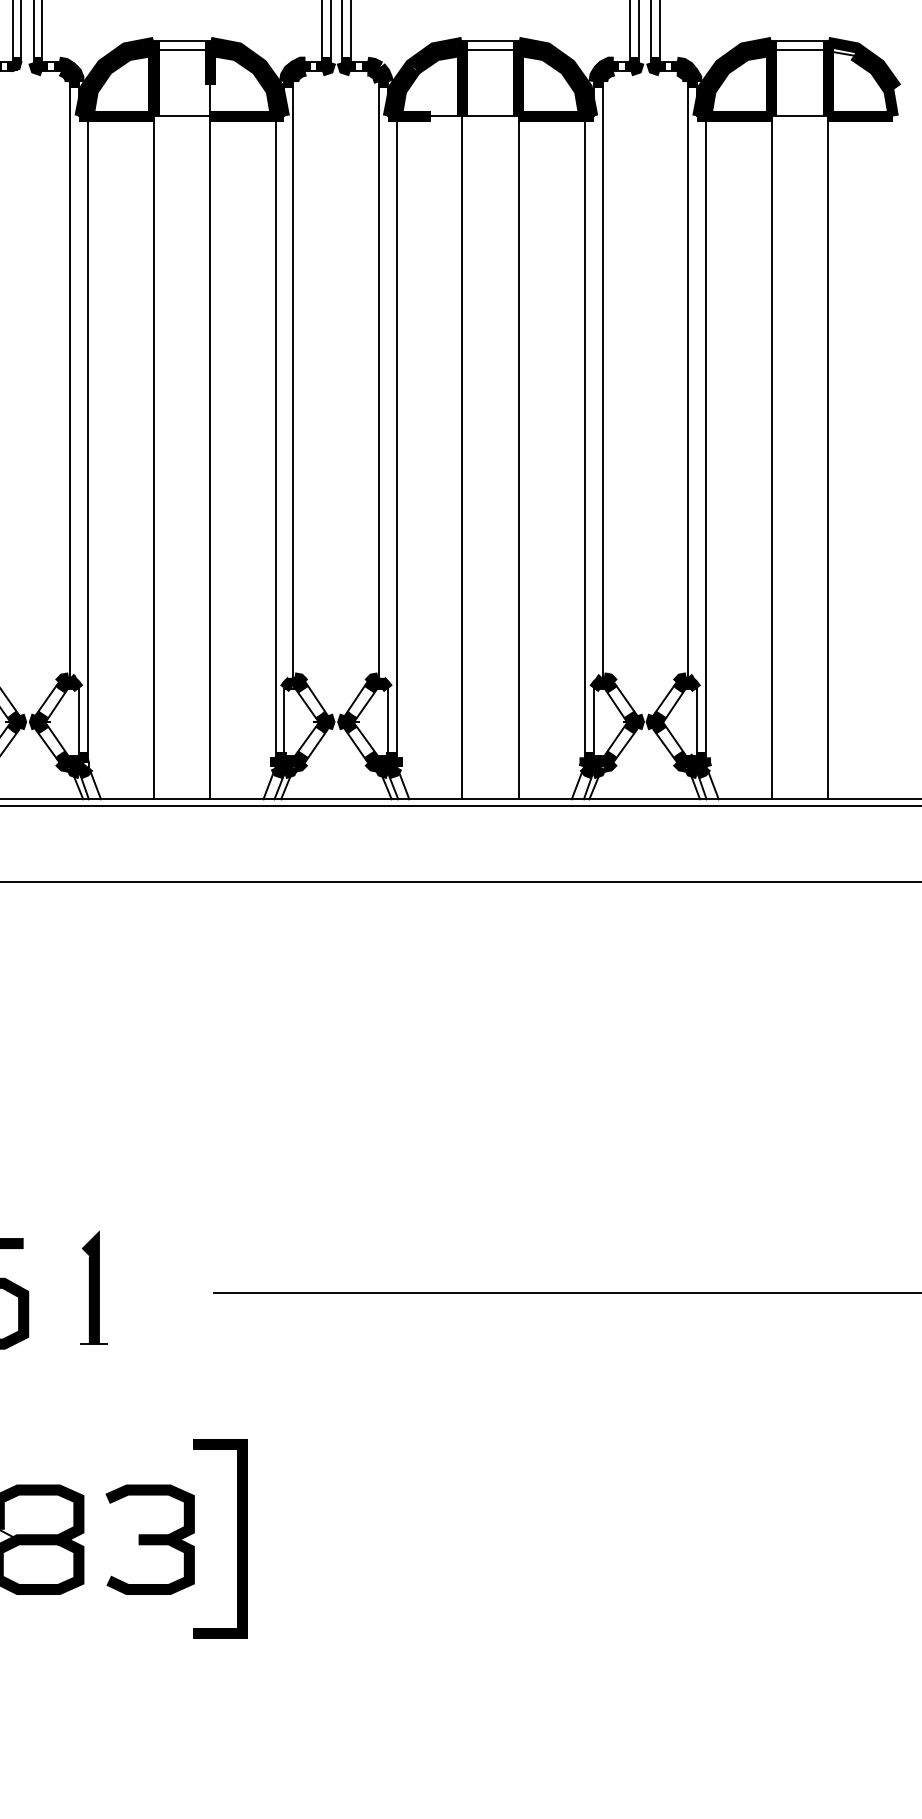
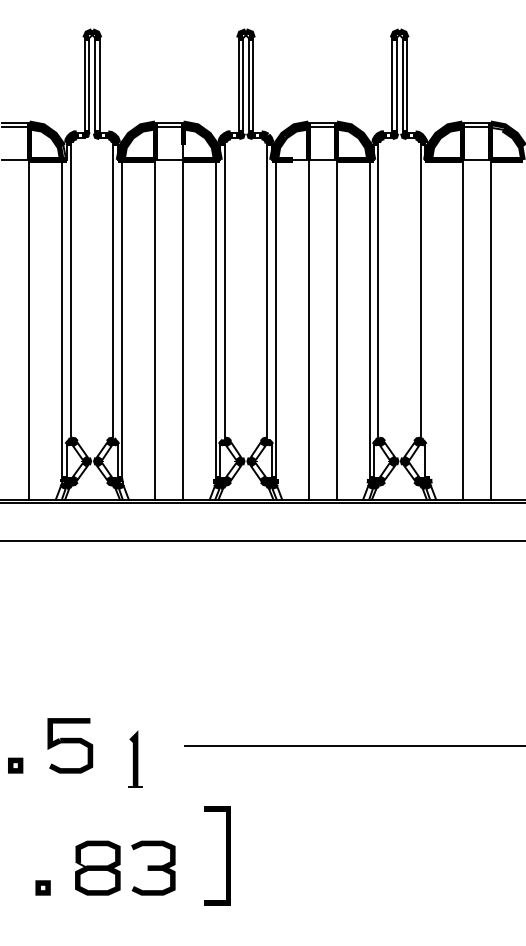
line: (705, 436) -> (429, 319), removed
part: (94, 1287) -> (135, 758), moved
line: (238, 1538) -> (226, 855), moved

